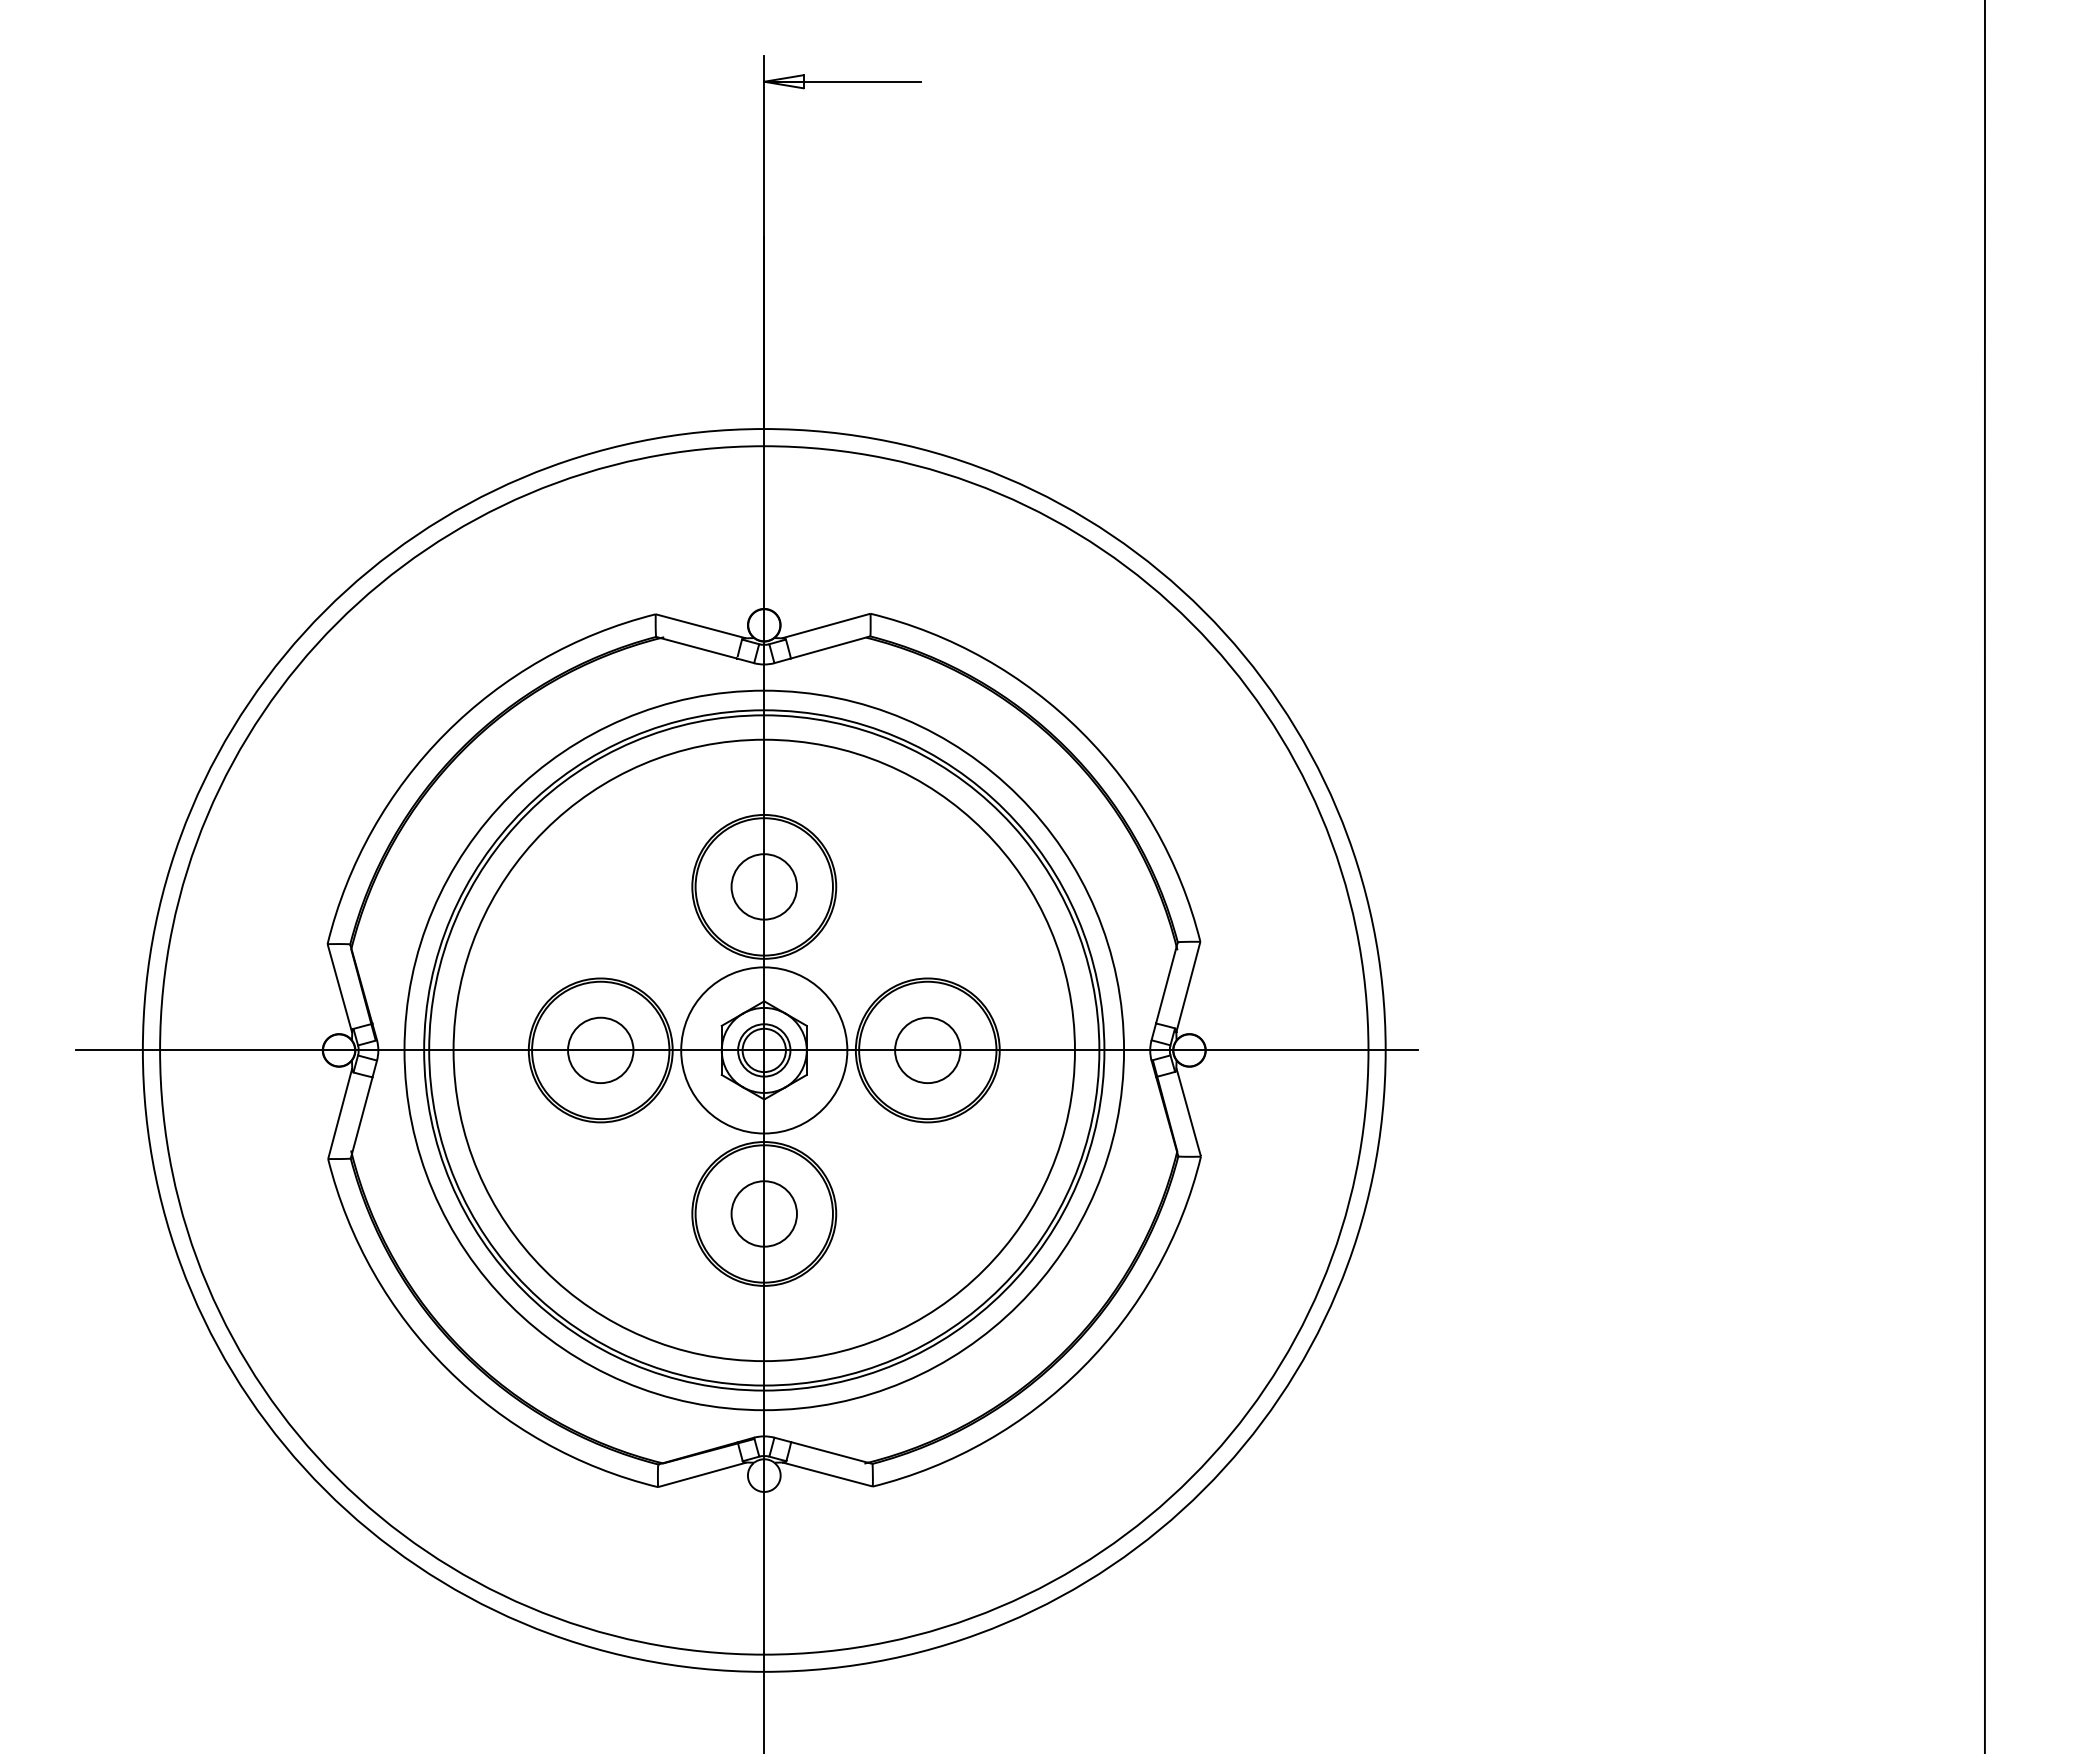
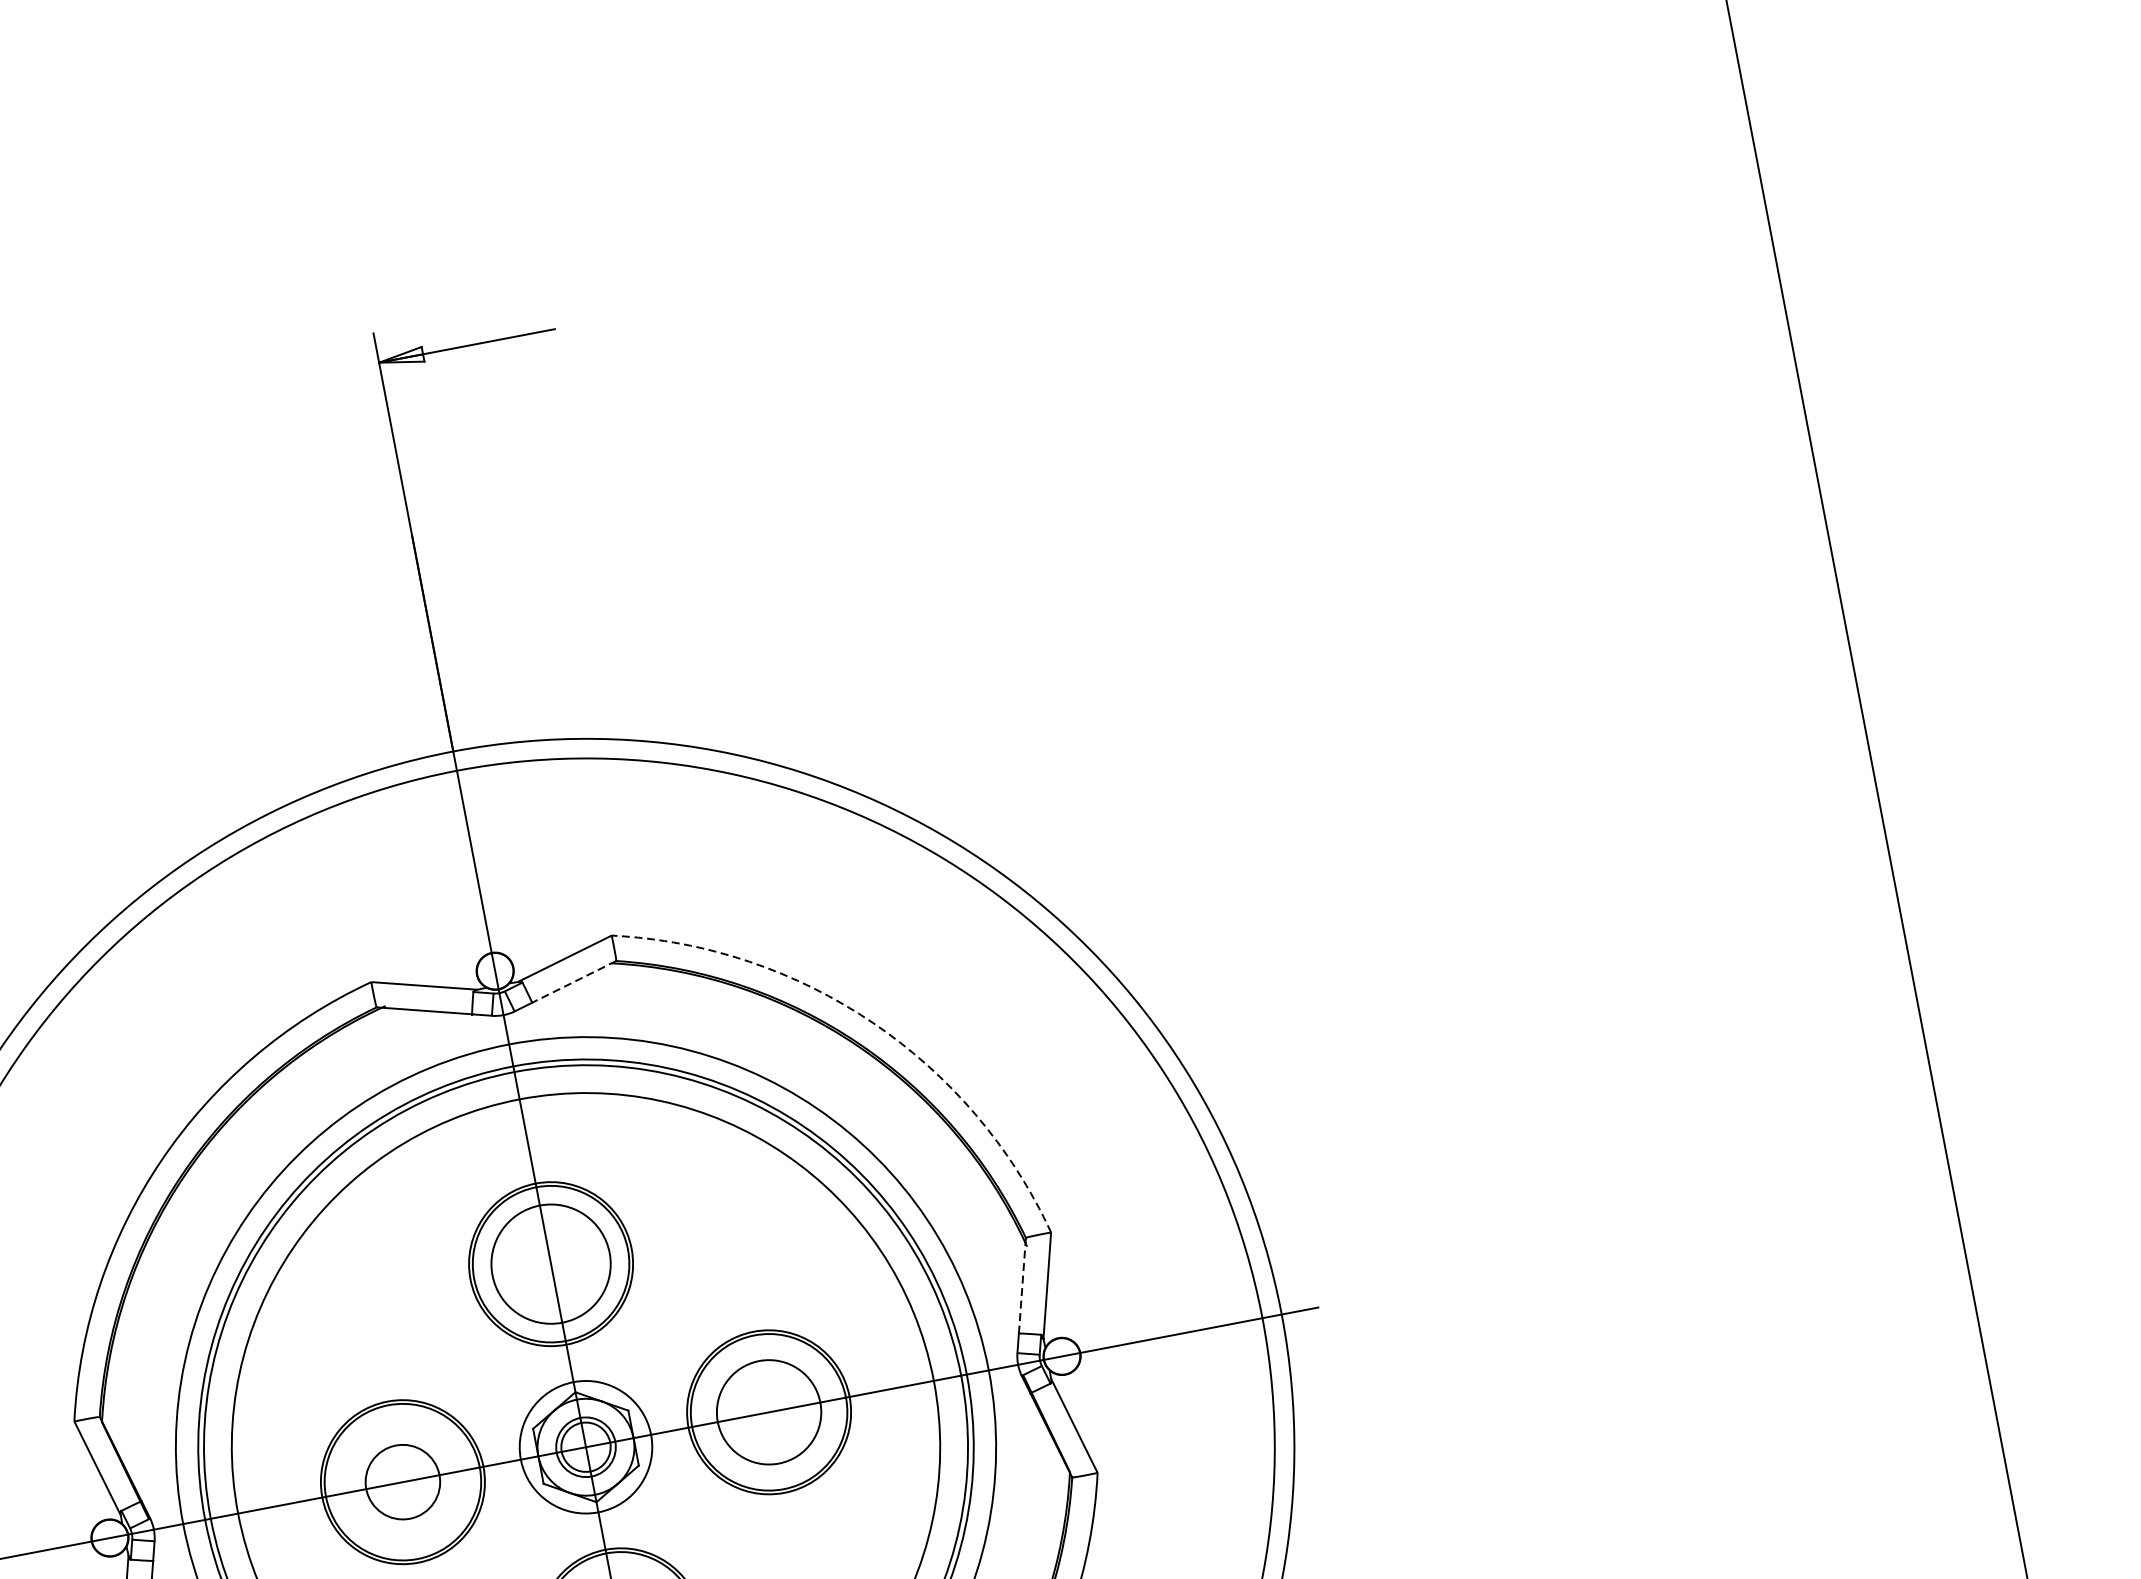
line: (830, 647) -> (574, 981), solid -> dashed
arc: (1081, 731) -> (873, 1022), solid -> dashed
circle: (763, 886) -> (550, 1263), size x1.6
line: (1167, 982) -> (1022, 1285), solid -> dashed
circle: (764, 1050) -> (586, 1447), size x0.7
circle: (927, 1050) -> (768, 1412), size x1.4

